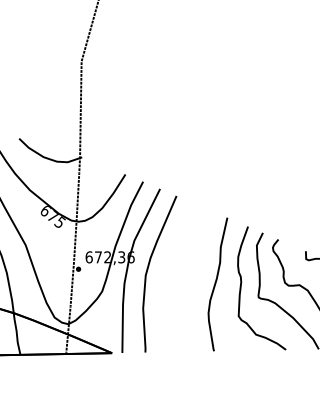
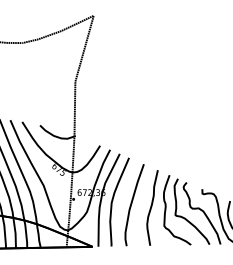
curve: (182, 278) -> (132, 204), added

